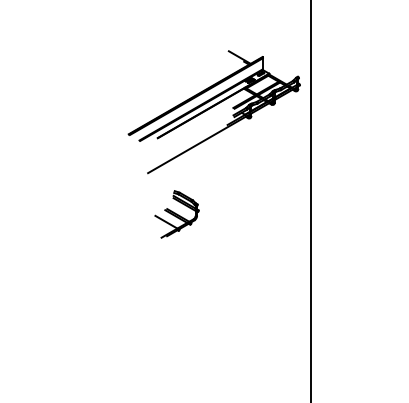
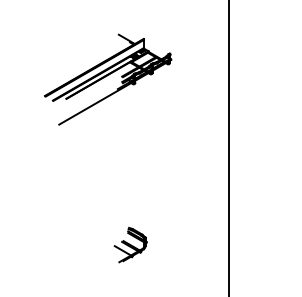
part: (213, 112) -> (107, 79), moved
part: (176, 214) -> (130, 245), moved

